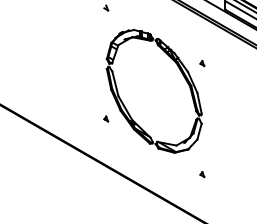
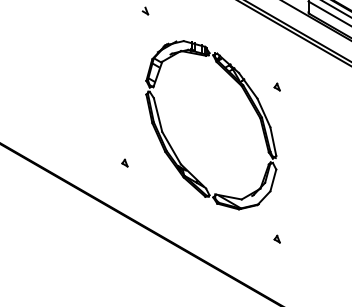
part: (106, 118) -> (125, 162), moved

